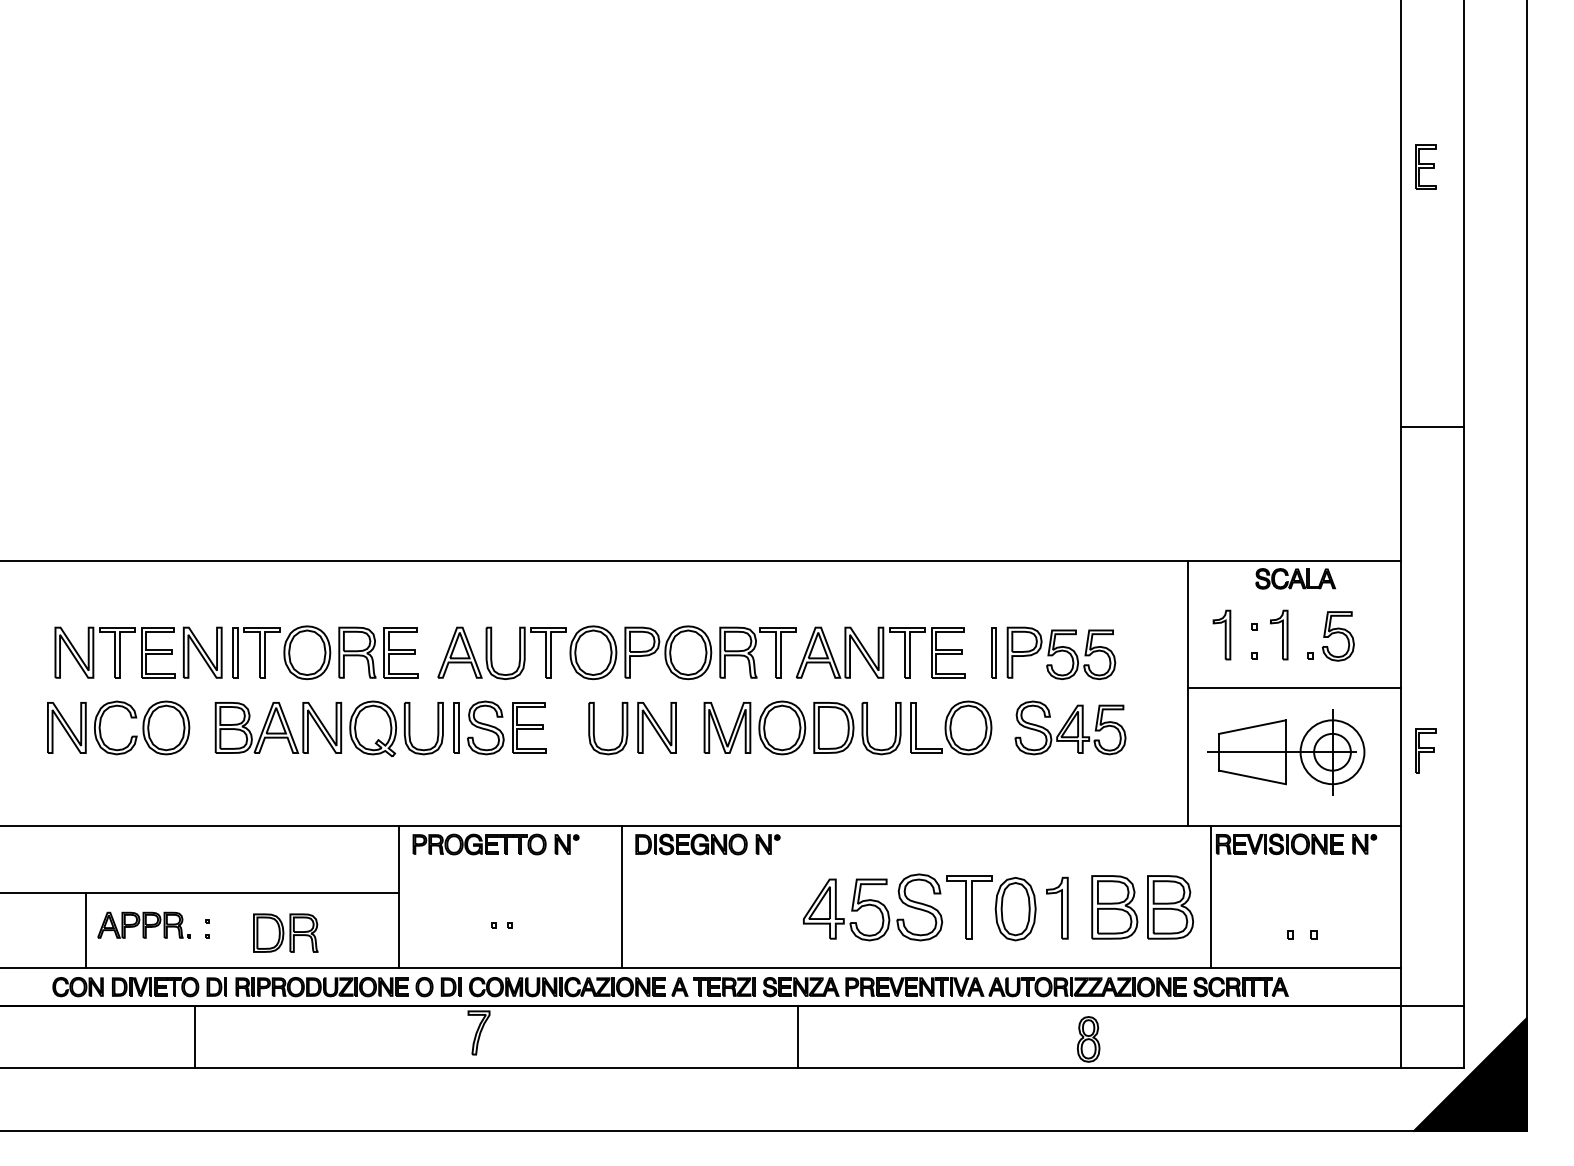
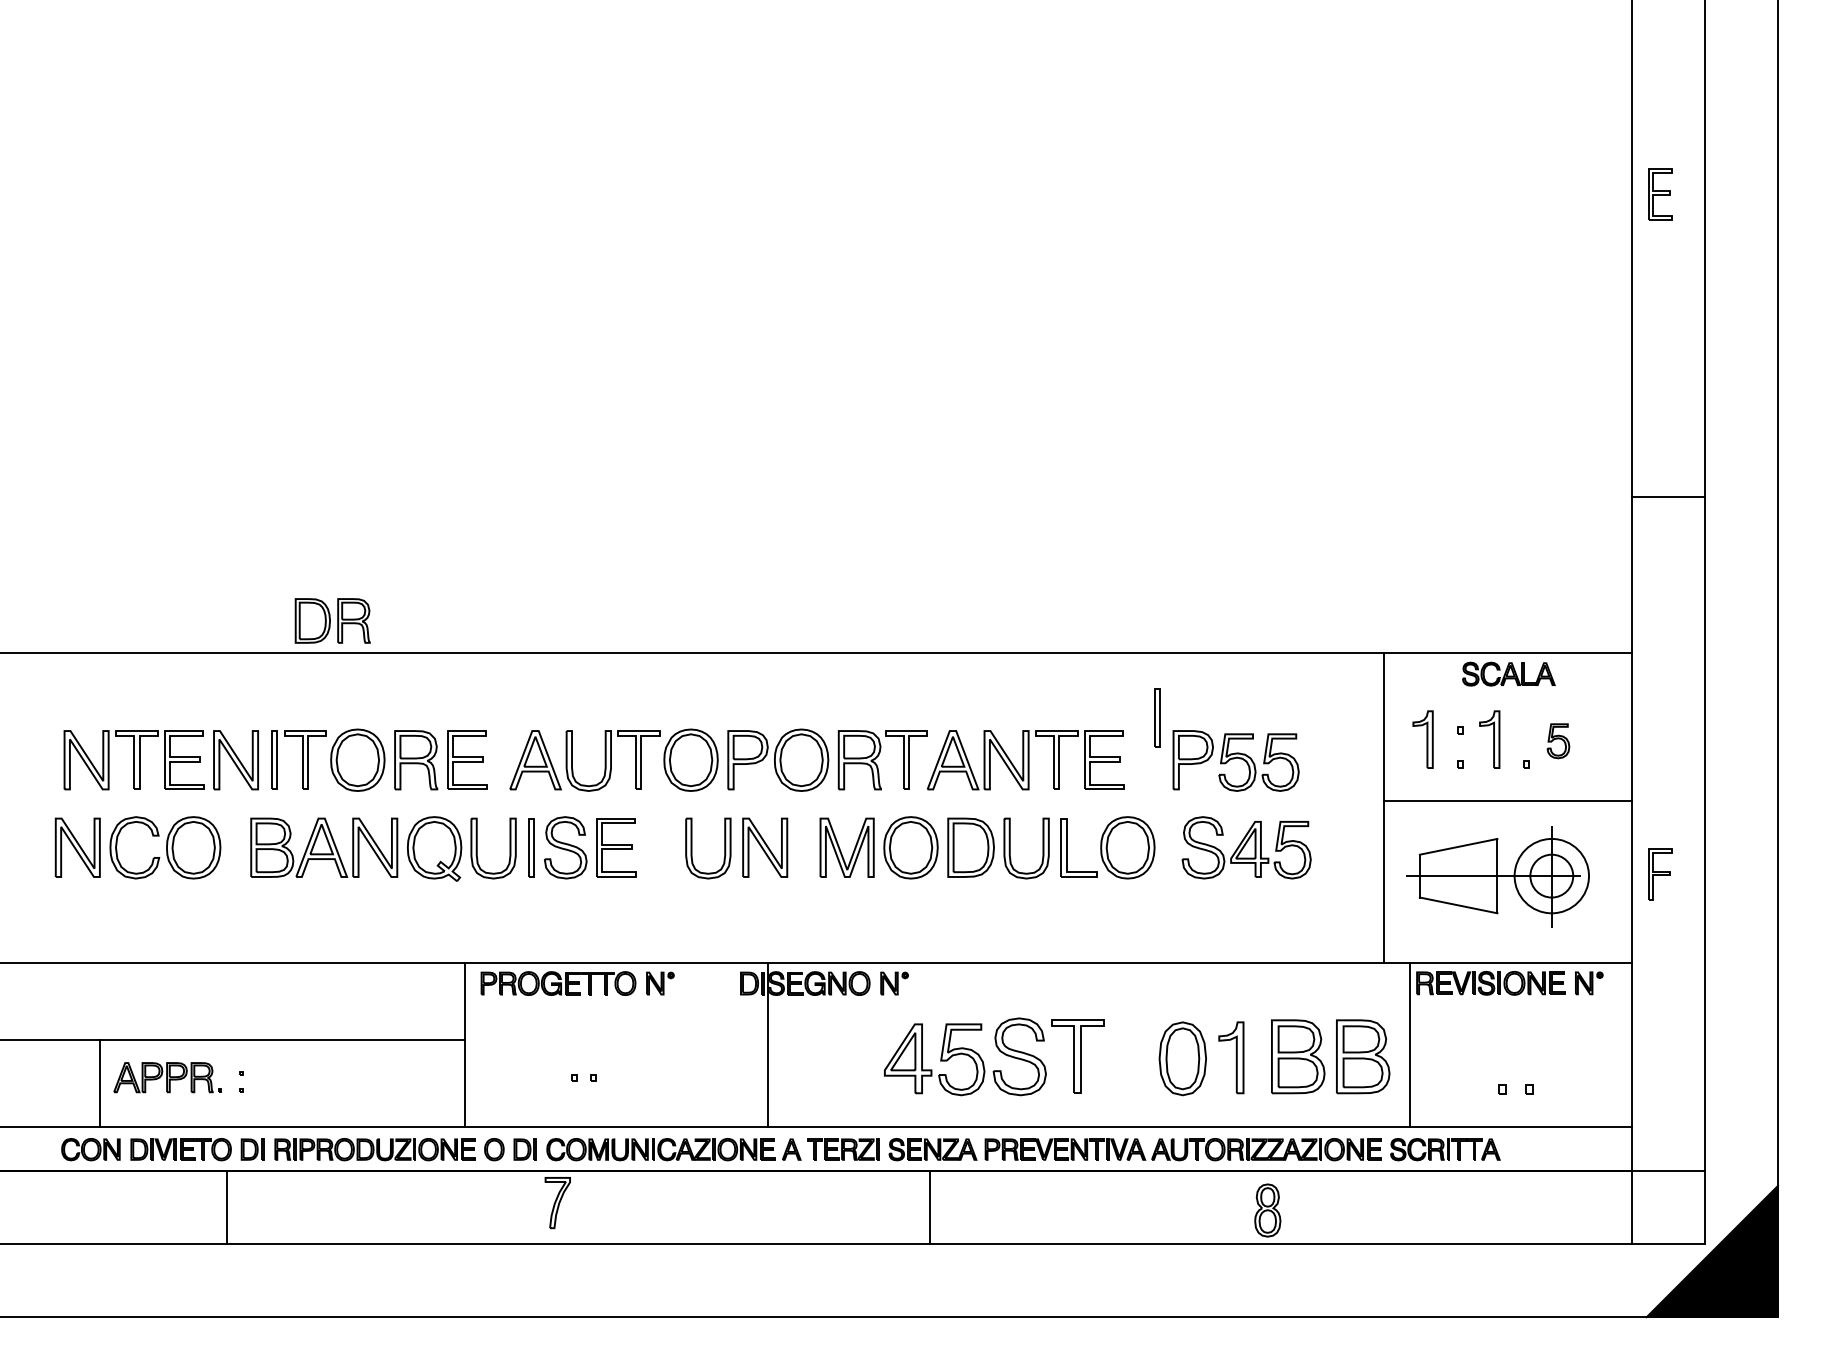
part: (1337, 636) -> (1557, 741), size x0.6
part: (993, 652) -> (1156, 718), moved
line: (621, 897) -> (768, 1045), moved
part: (901, 902) -> (998, 1051), moved
part: (285, 932) -> (332, 620), moved

